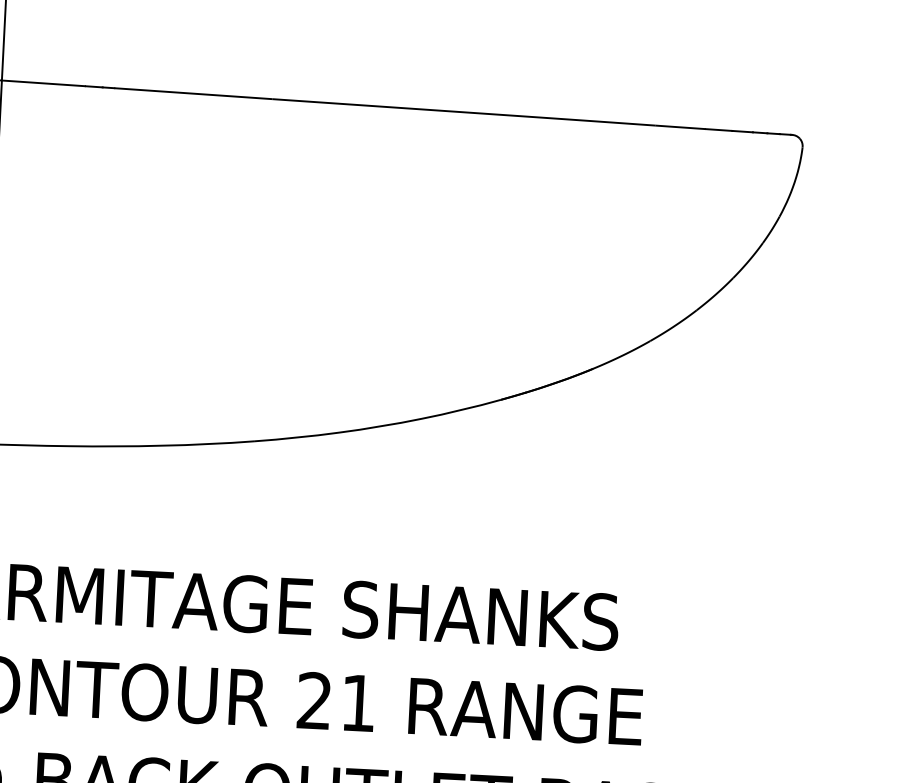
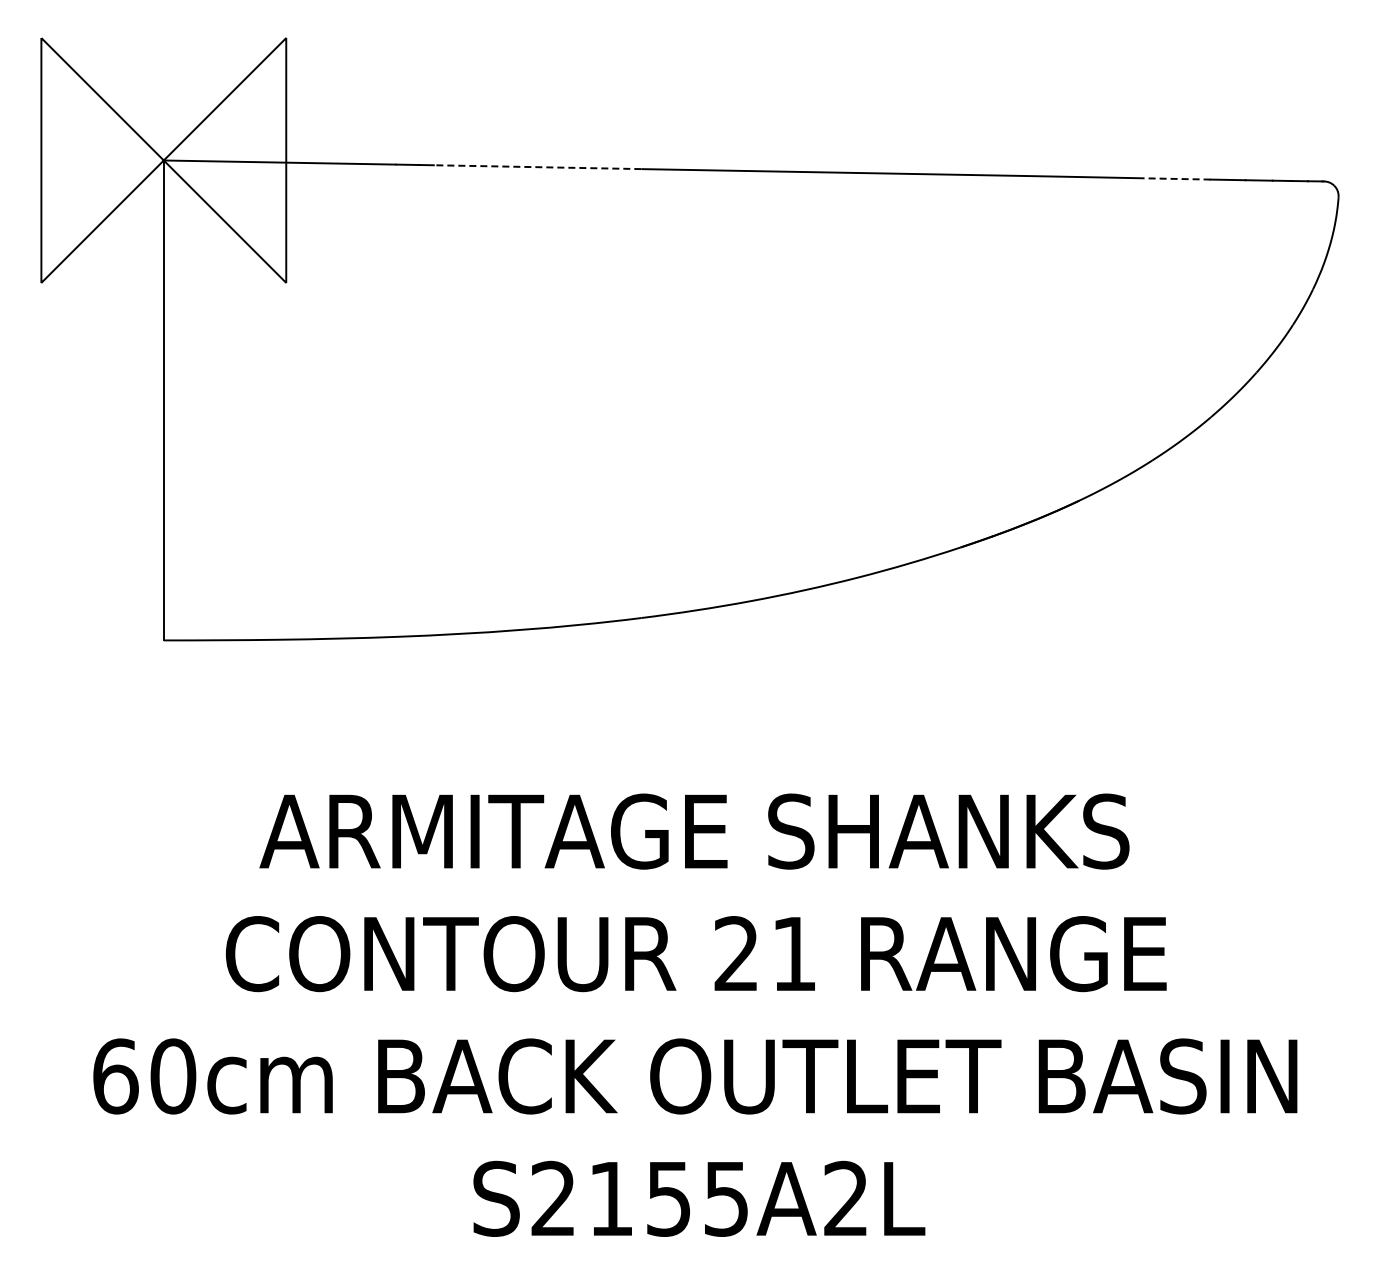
line: (192, 93) -> (536, 167), solid -> dashed
line: (679, 126) -> (1176, 178), solid -> dashed

